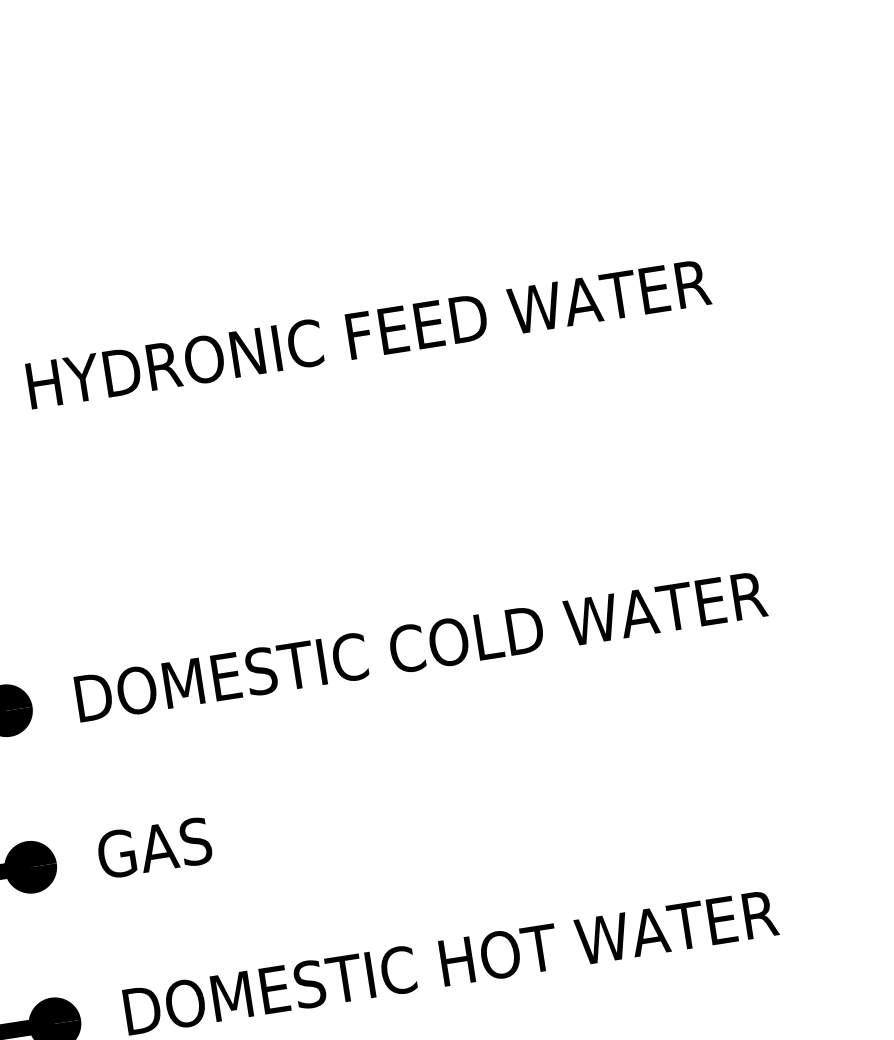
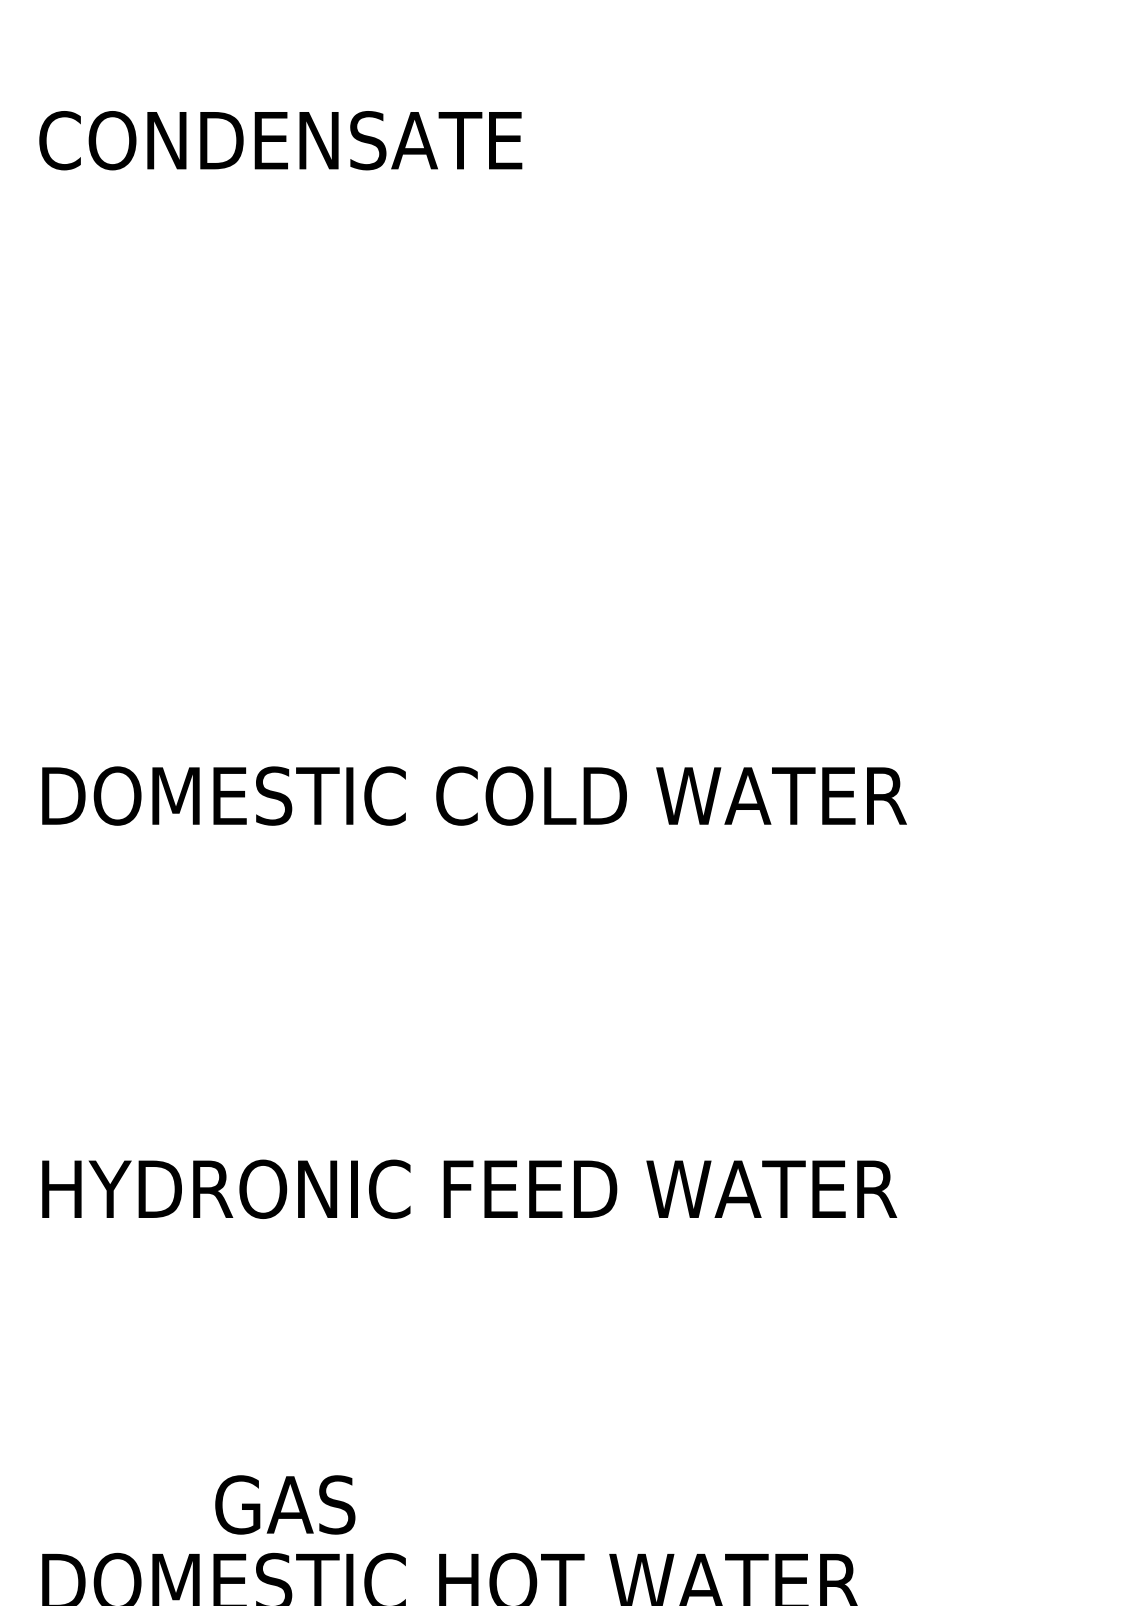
text: (374, 332) -> (477, 795), HYDRONIC FEED WATER -> DOMESTIC COLD WATER
text: (423, 645) -> (477, 1188), DOMESTIC COLD WATER -> HYDRONIC FEED WATER
text: (154, 847) -> (285, 1504), moved

